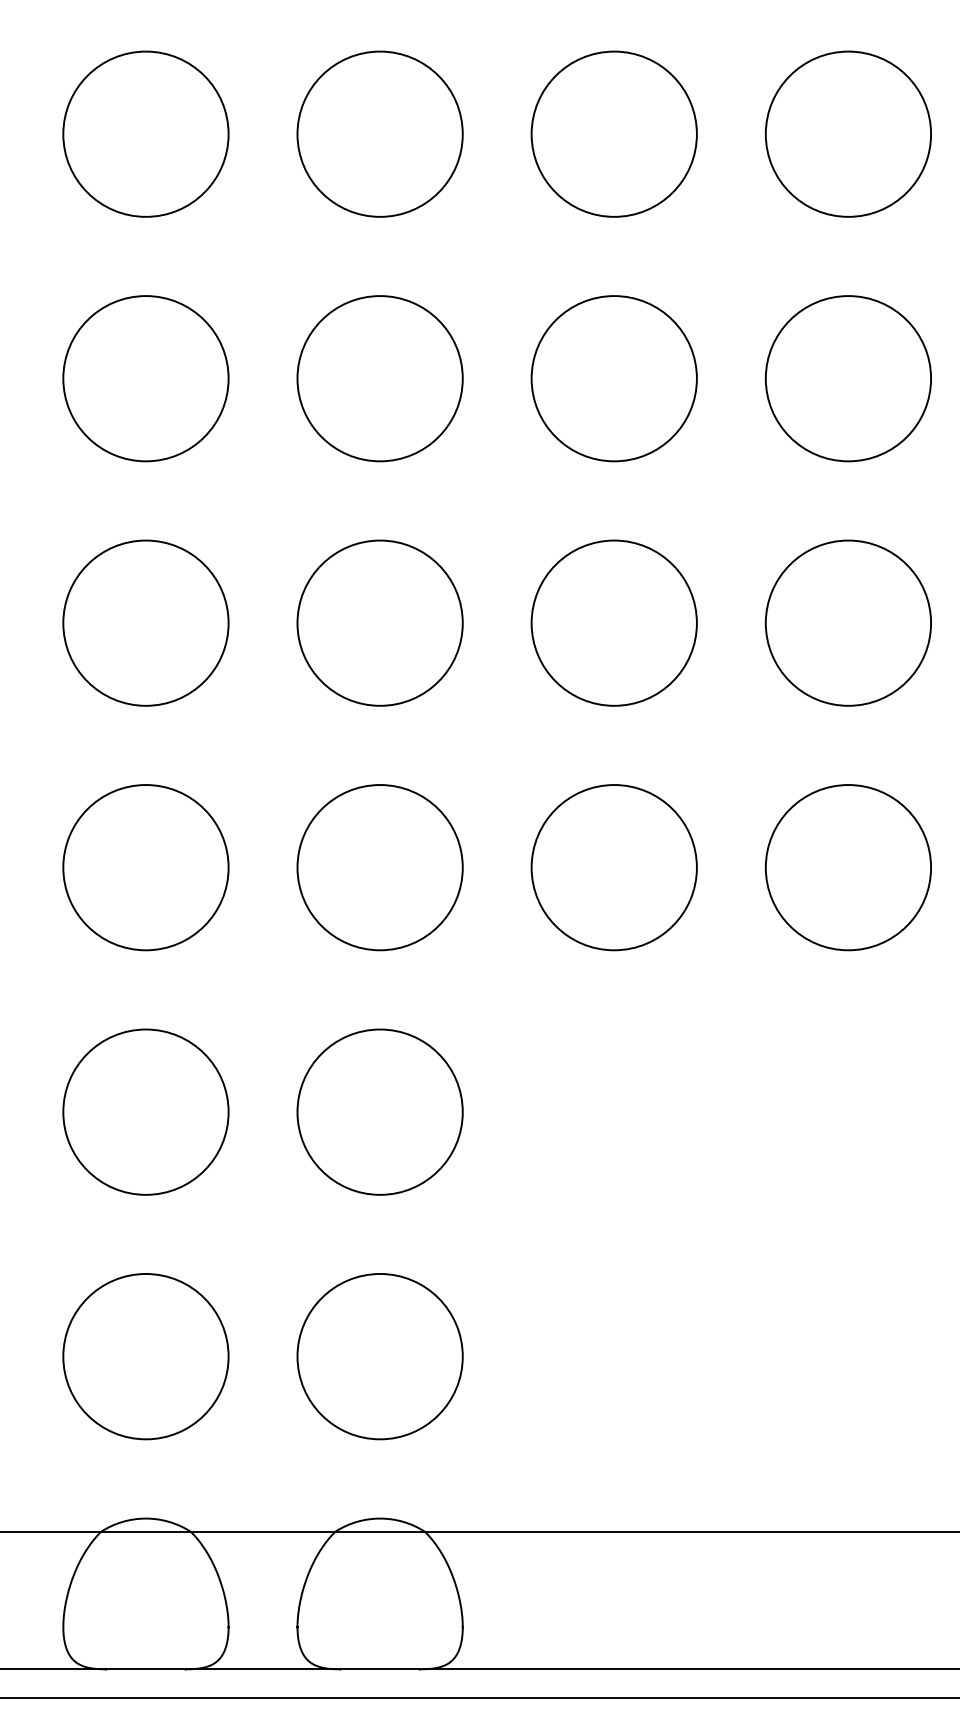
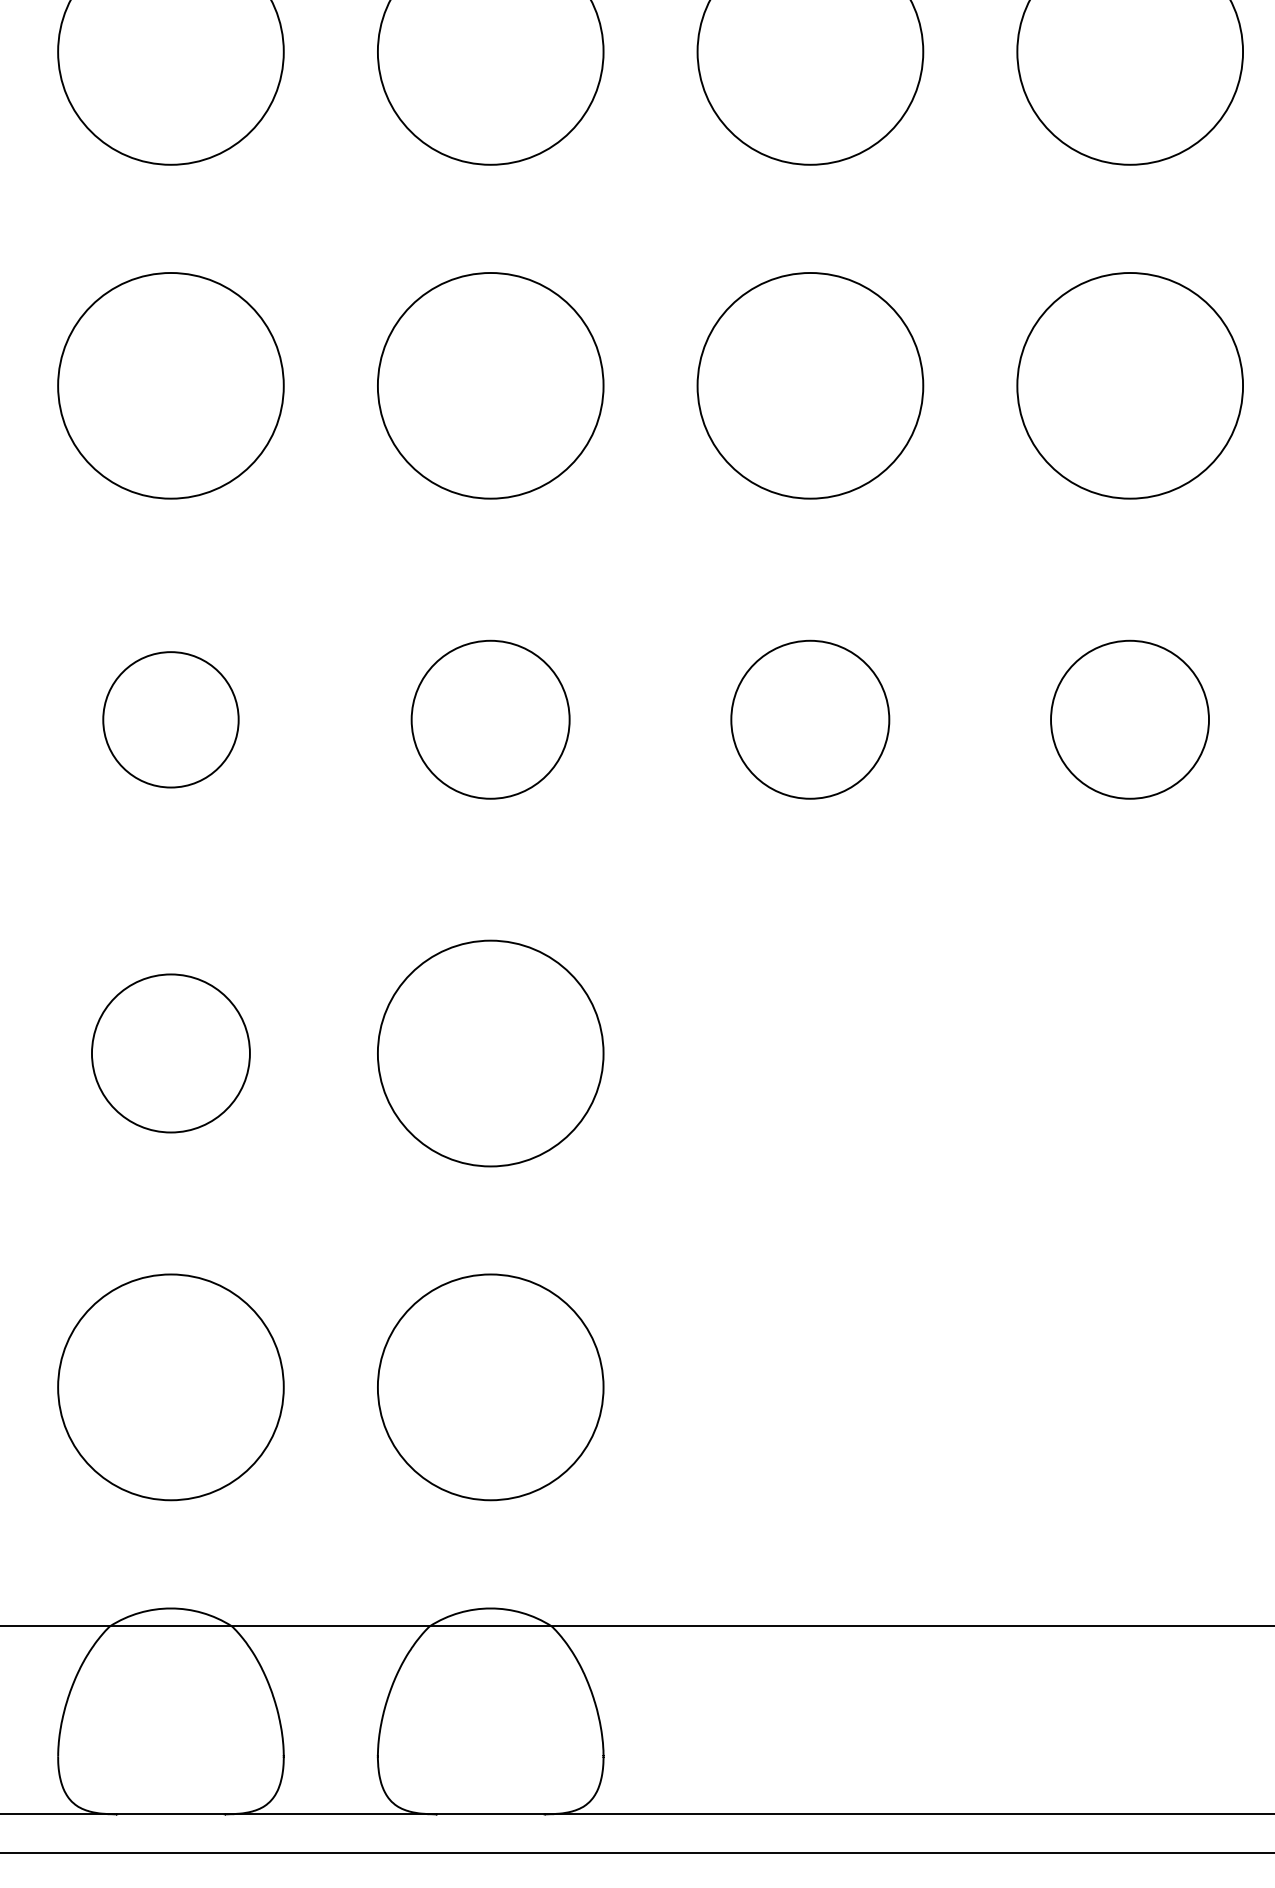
part: (145, 867) -> (170, 719), size x0.6
part: (379, 867) -> (489, 719), size x0.7
part: (613, 867) -> (809, 719), size x0.7
part: (847, 867) -> (1128, 719), size x0.7
part: (145, 1111) -> (170, 1052), size x0.7

